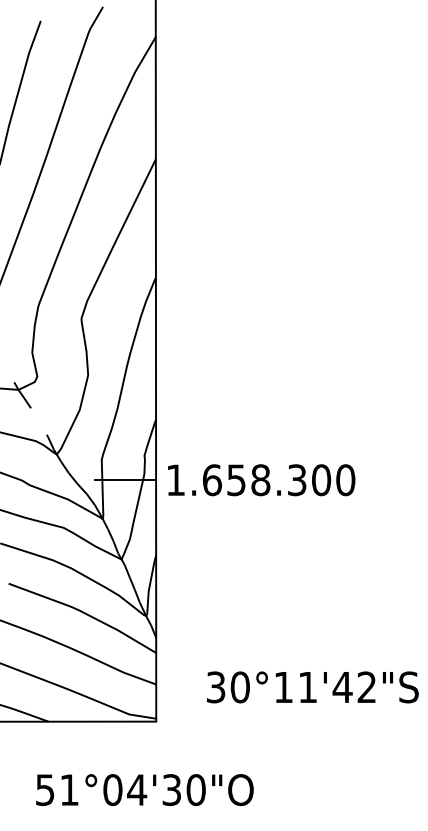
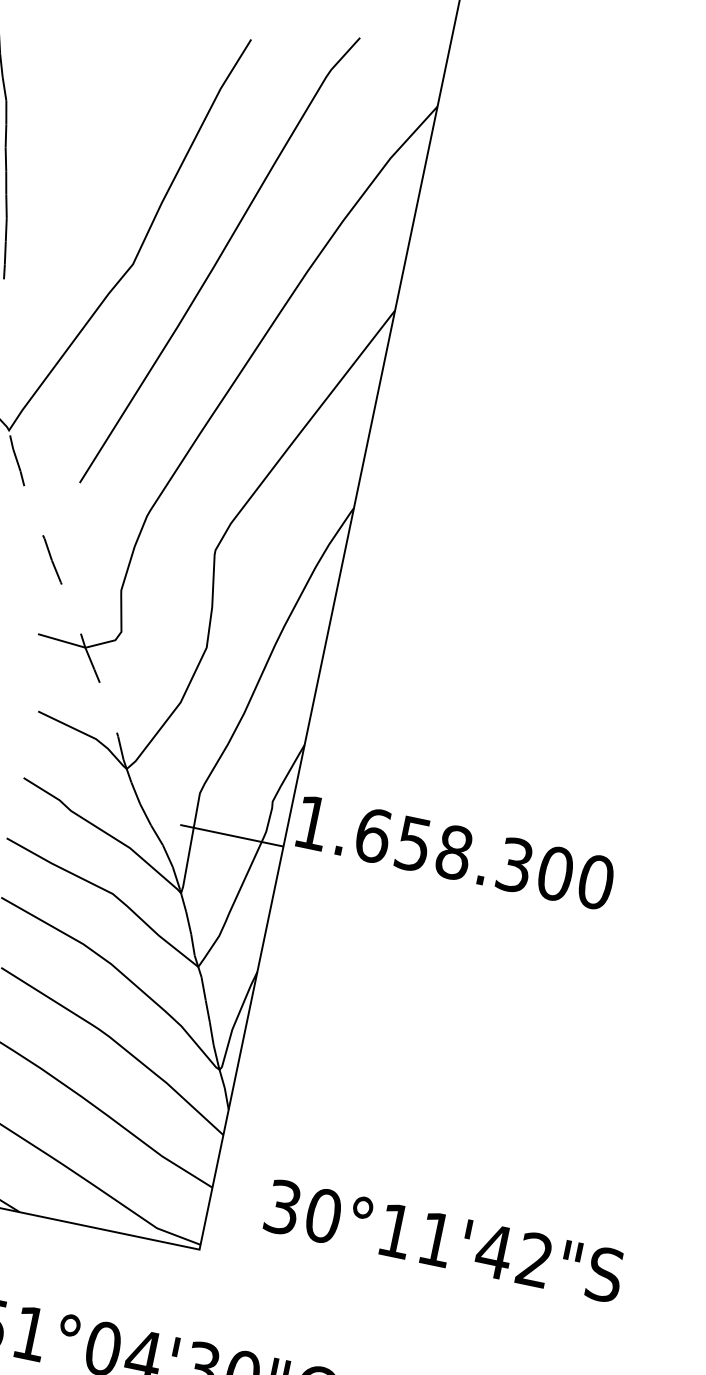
text: (261, 480) -> (455, 853), moved
text: (312, 687) -> (443, 1241), moved

